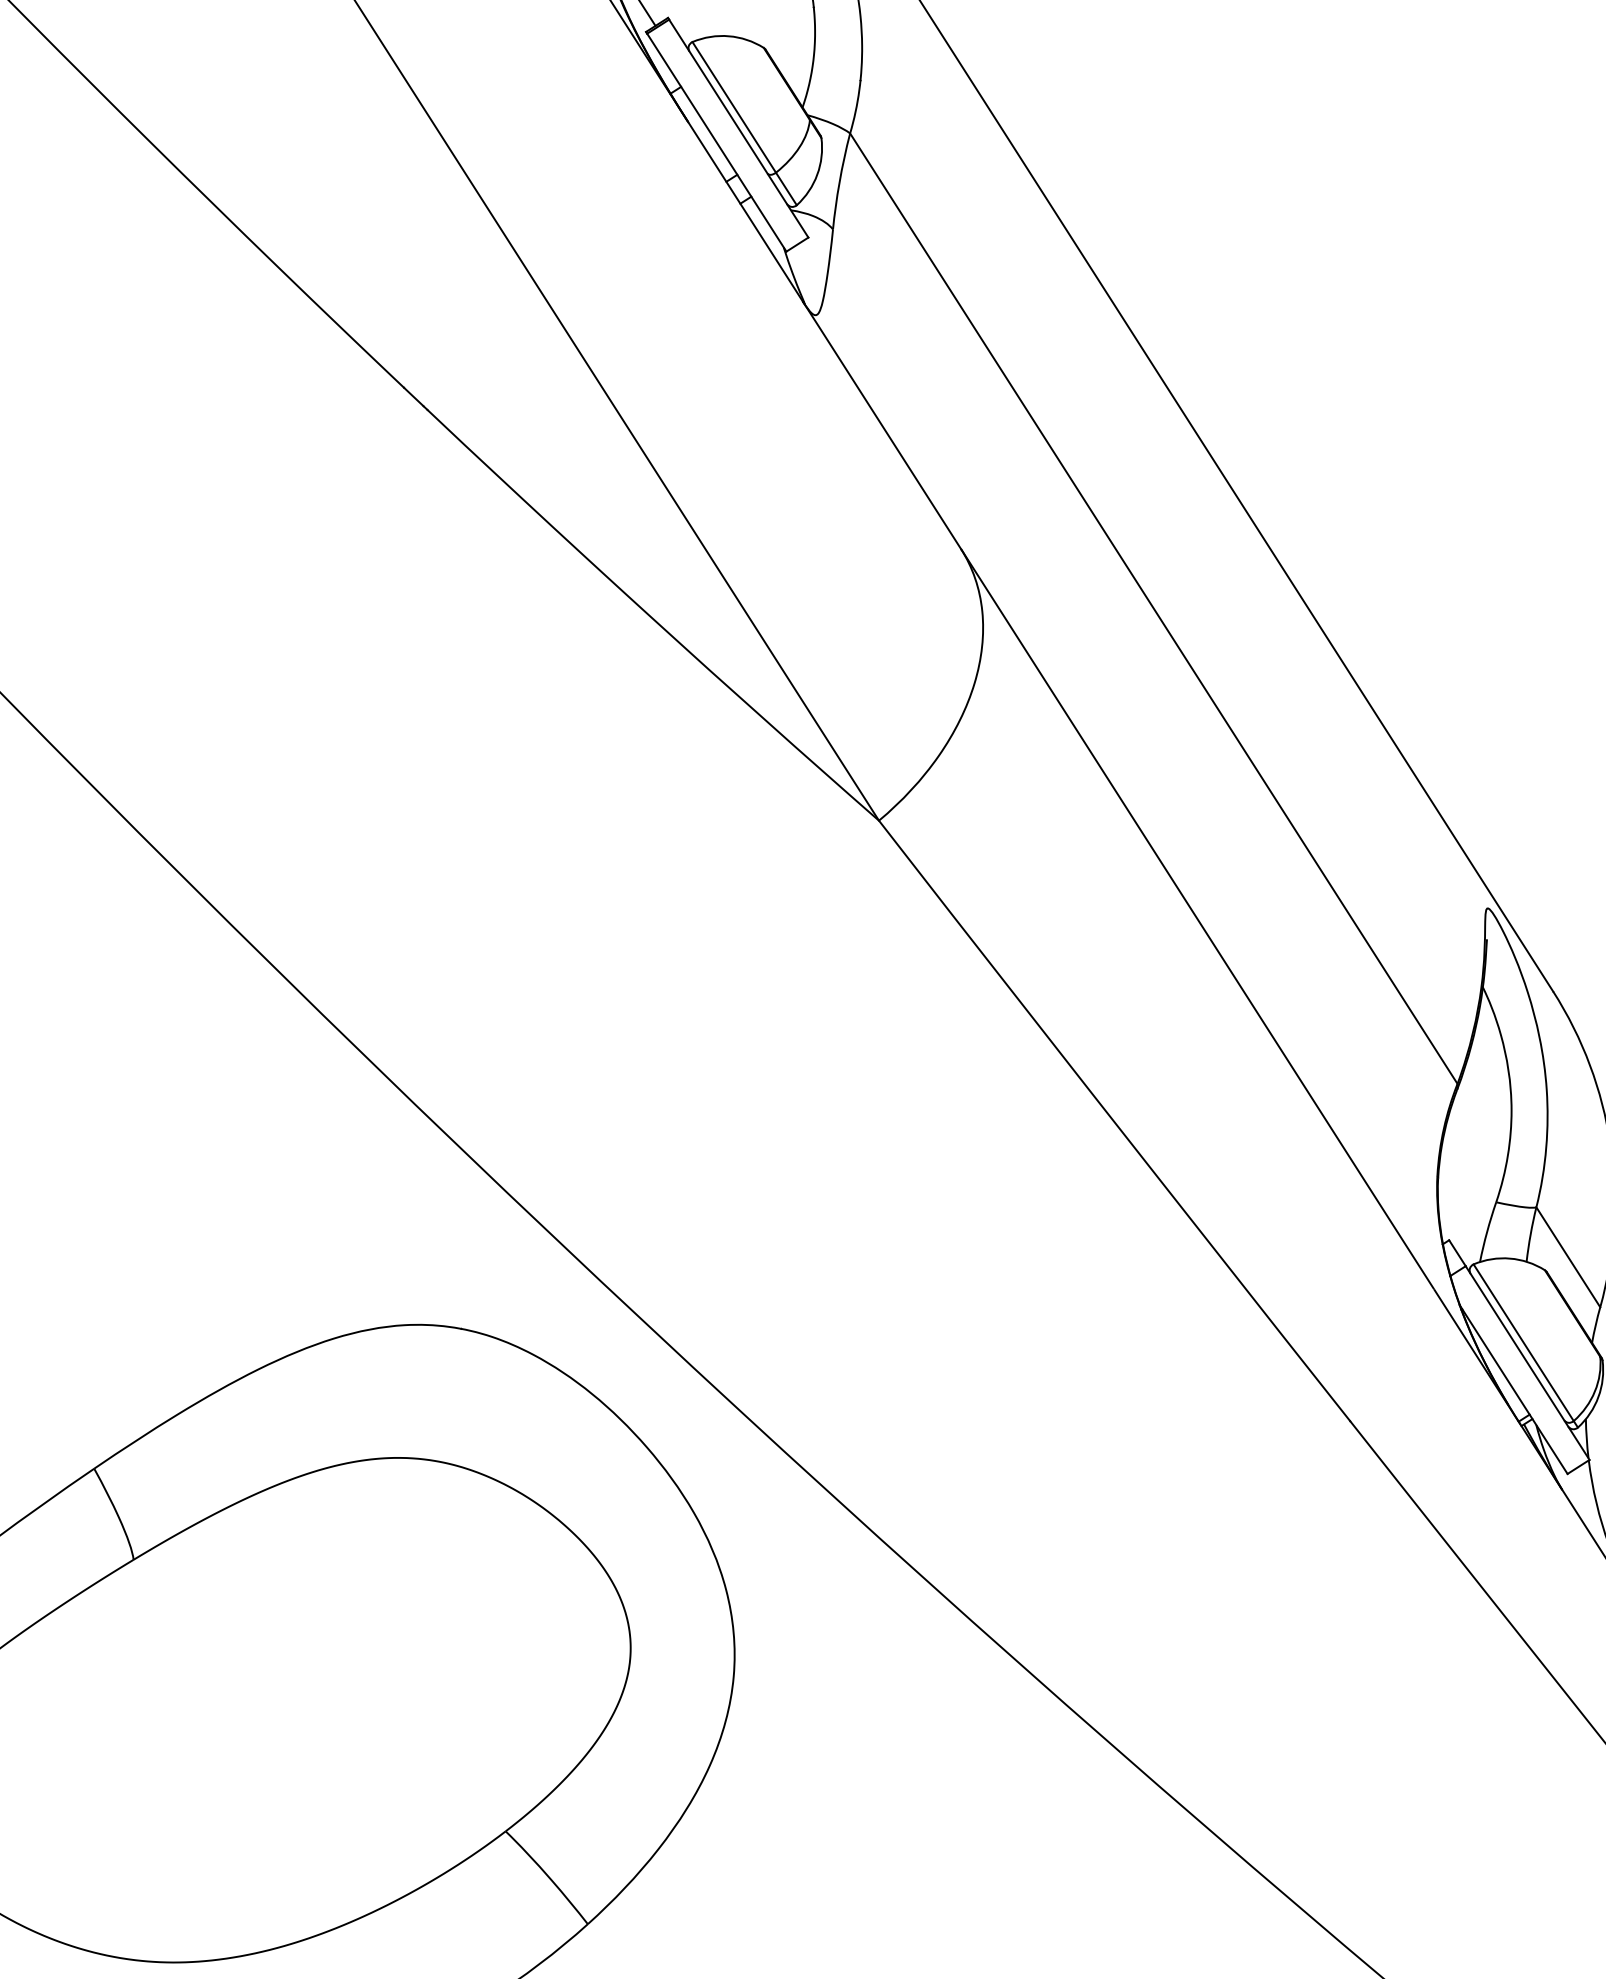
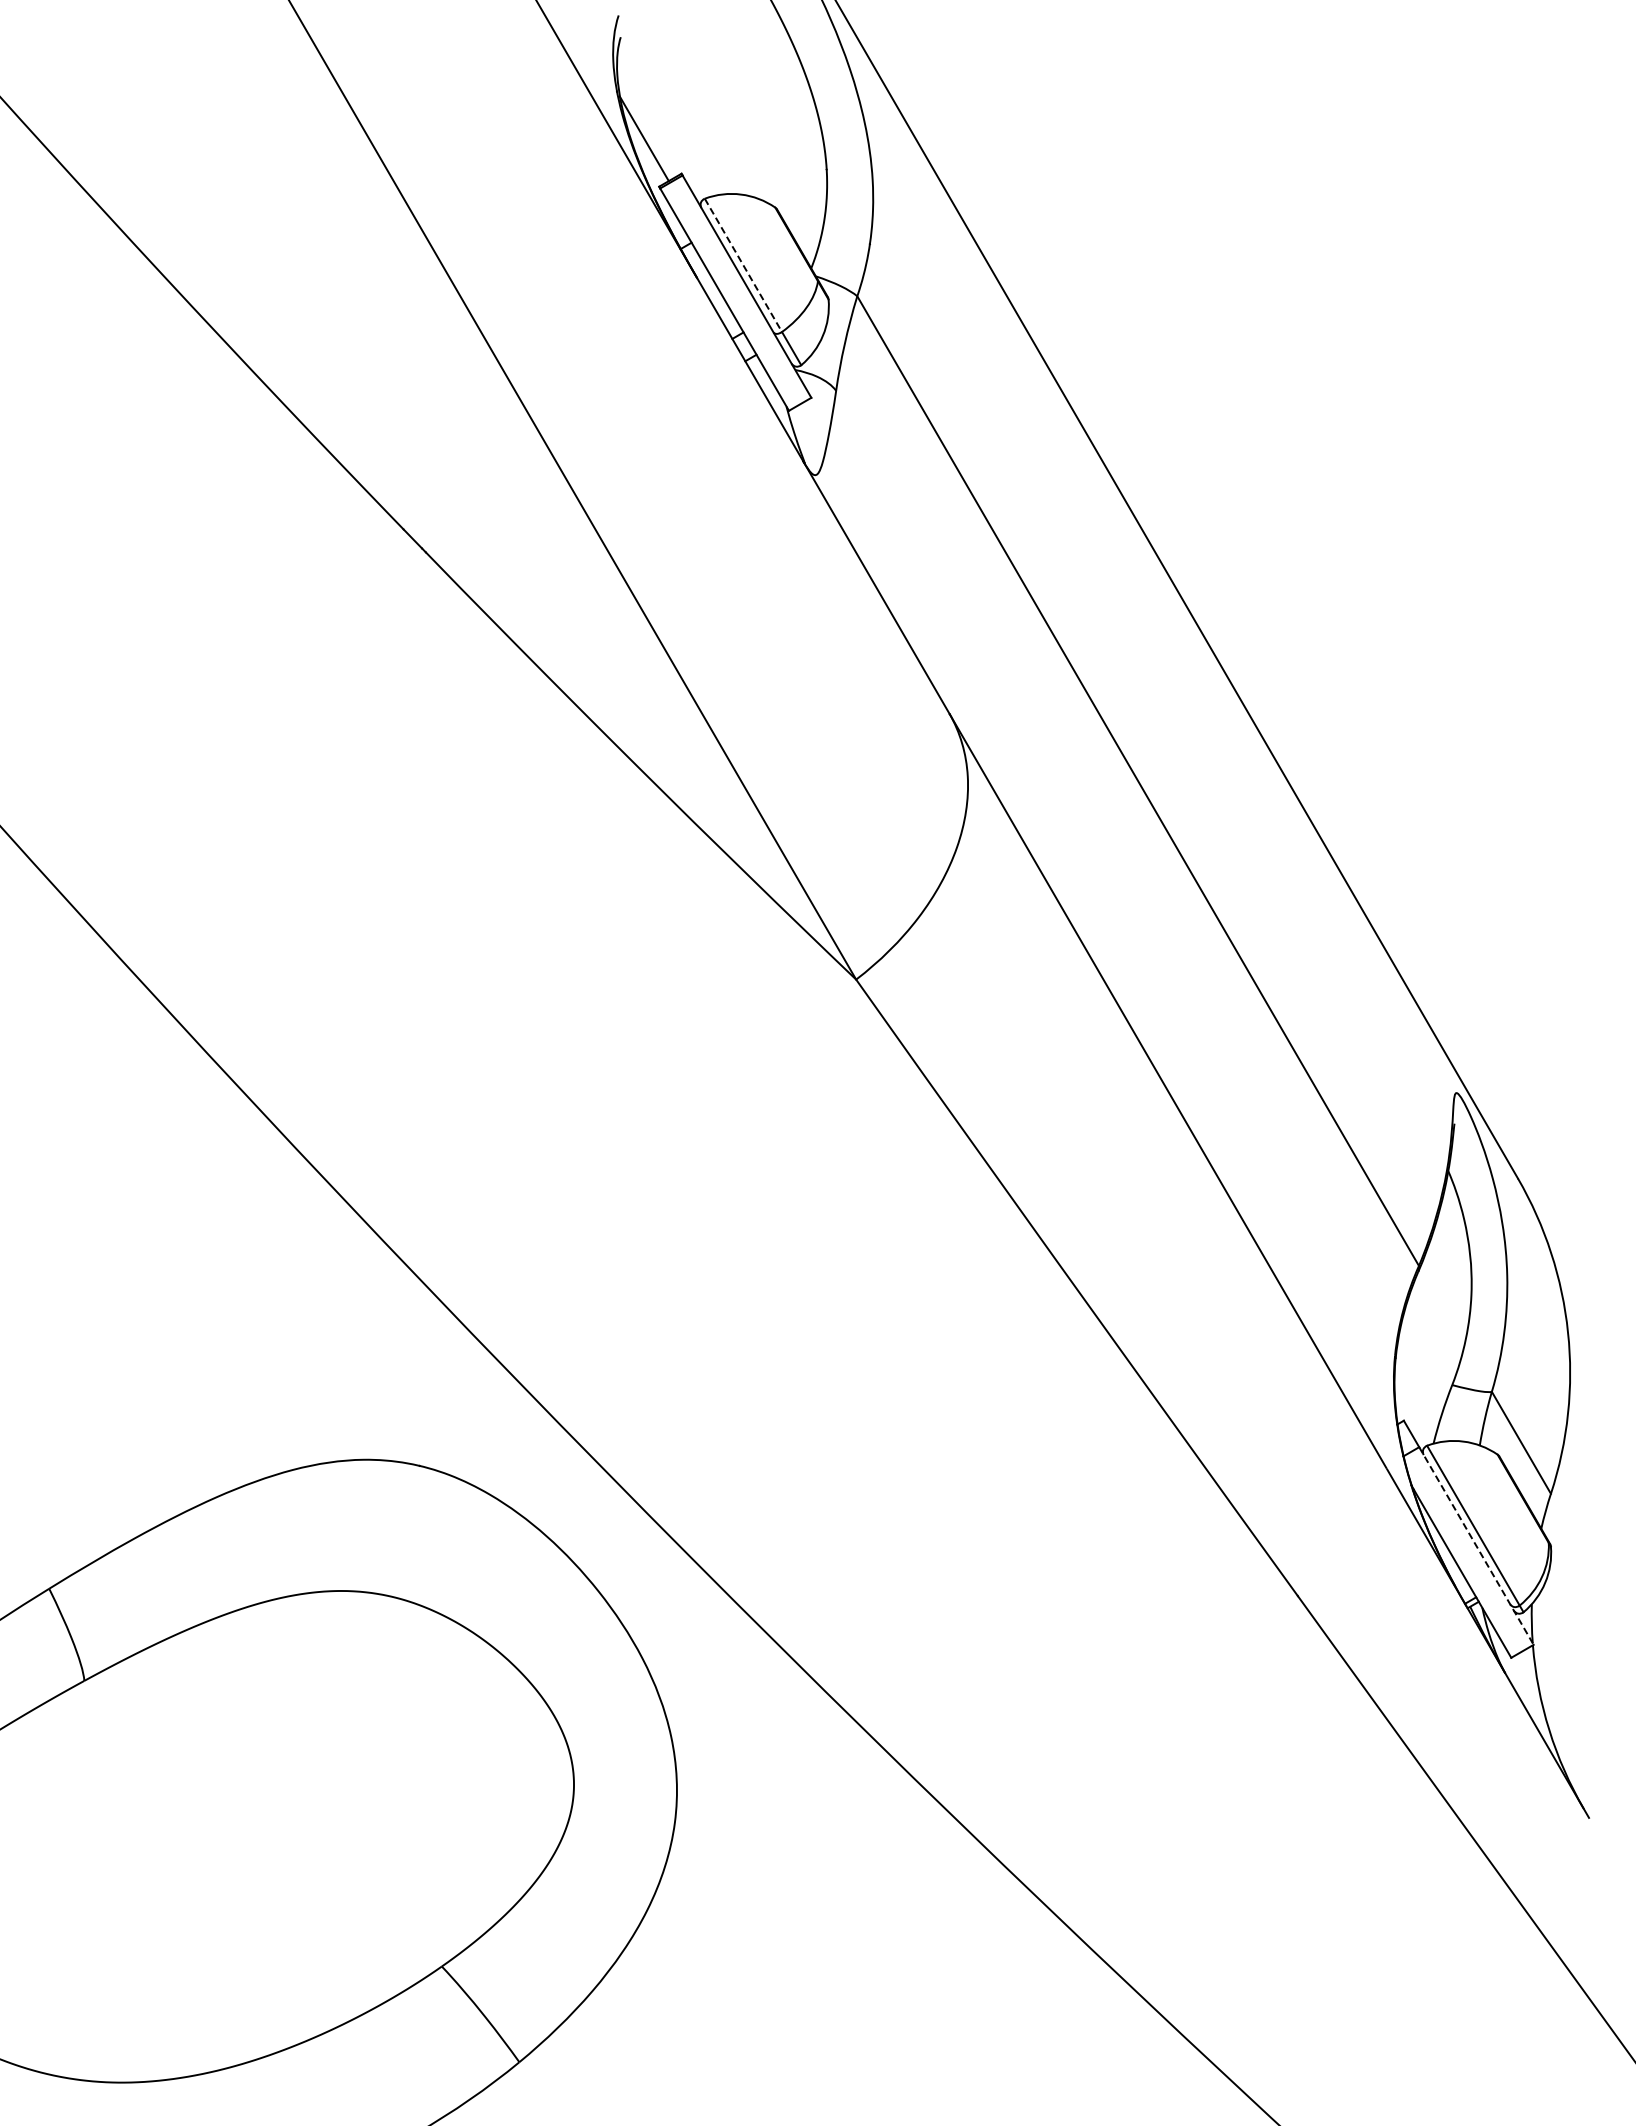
line: (734, 107) -> (743, 265), solid -> dashed
line: (1527, 1363) -> (1476, 1546), solid -> dashed

